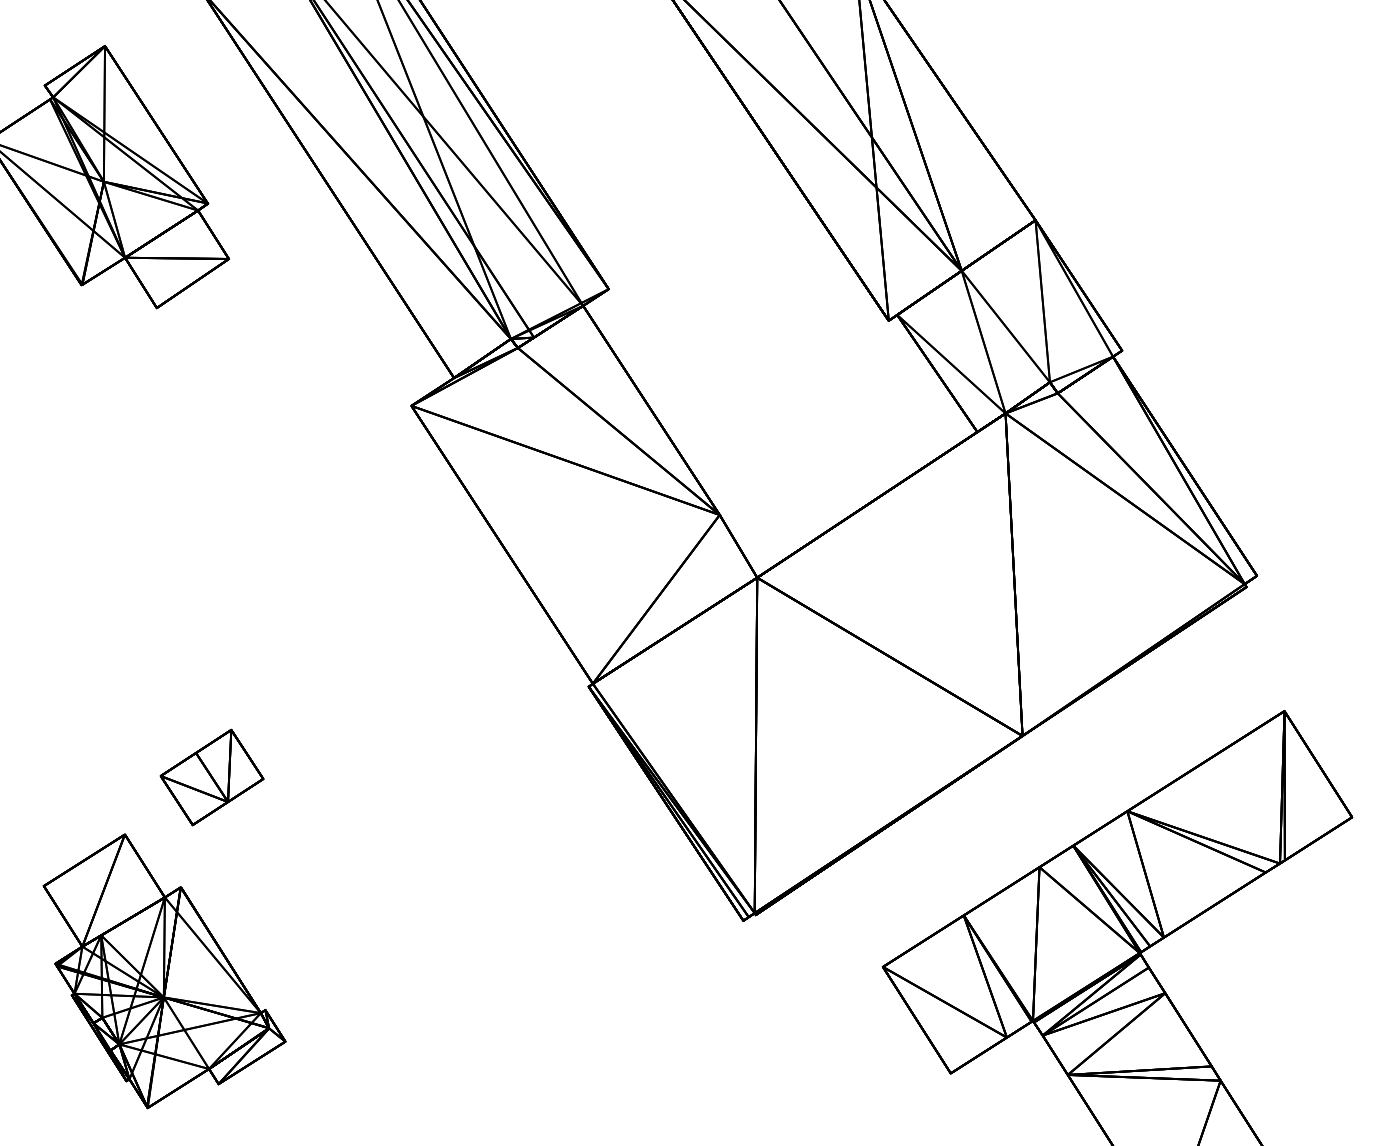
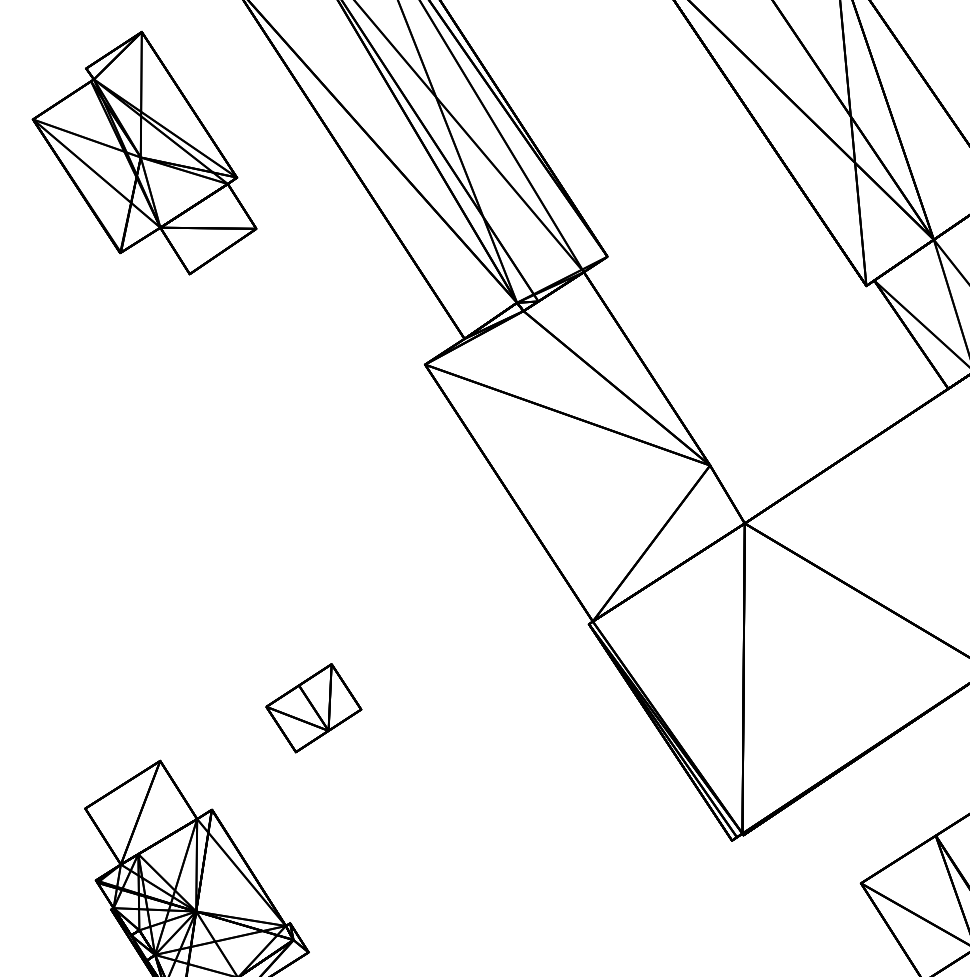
part: (211, 777) -> (313, 708), moved

